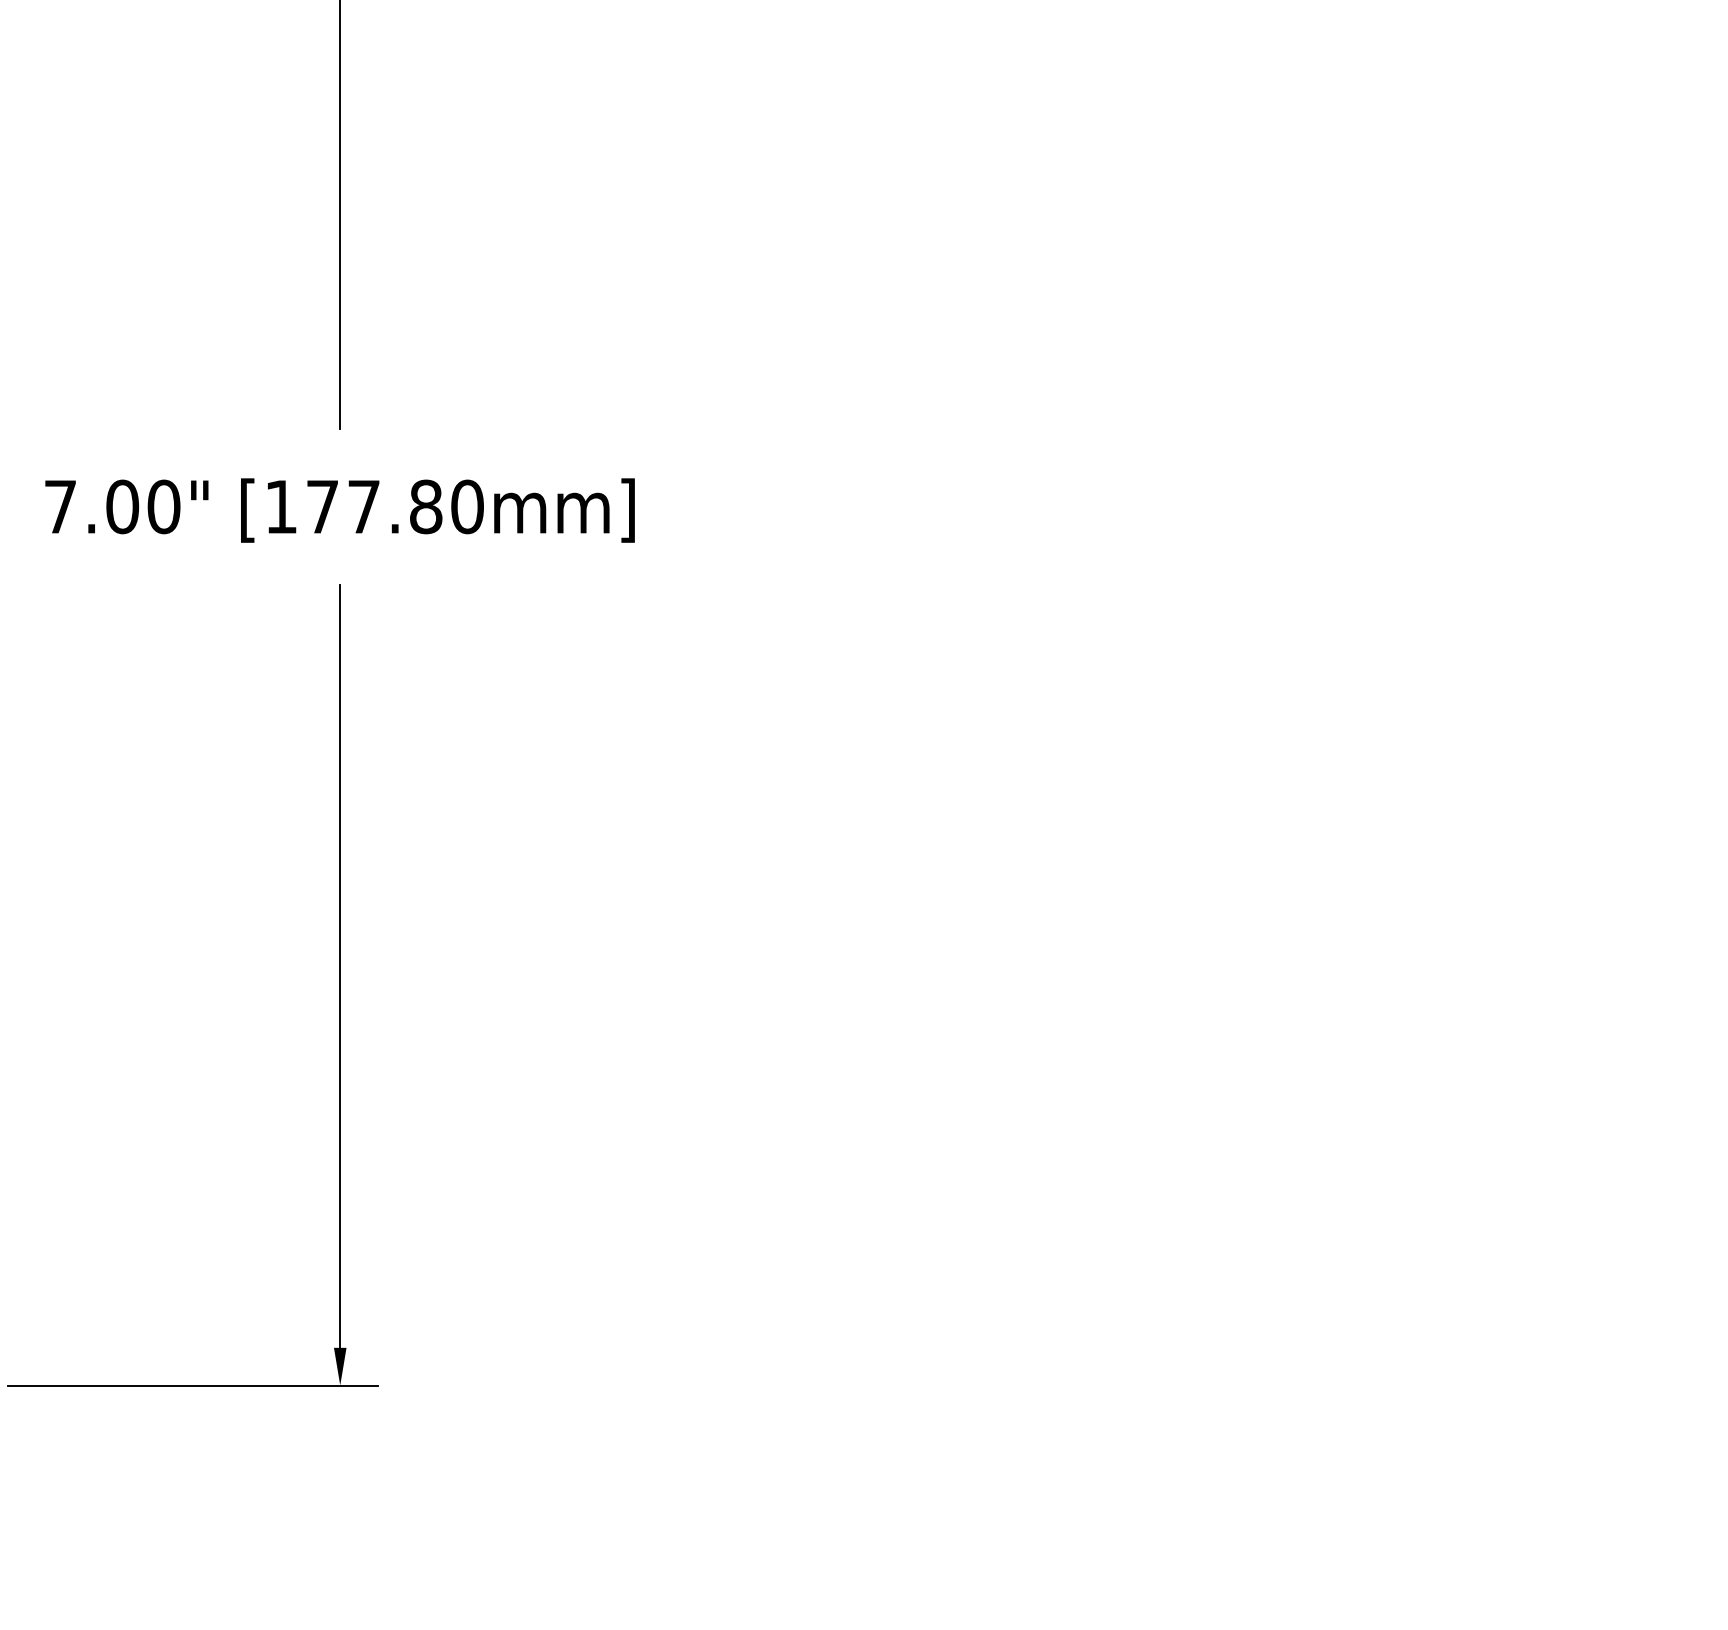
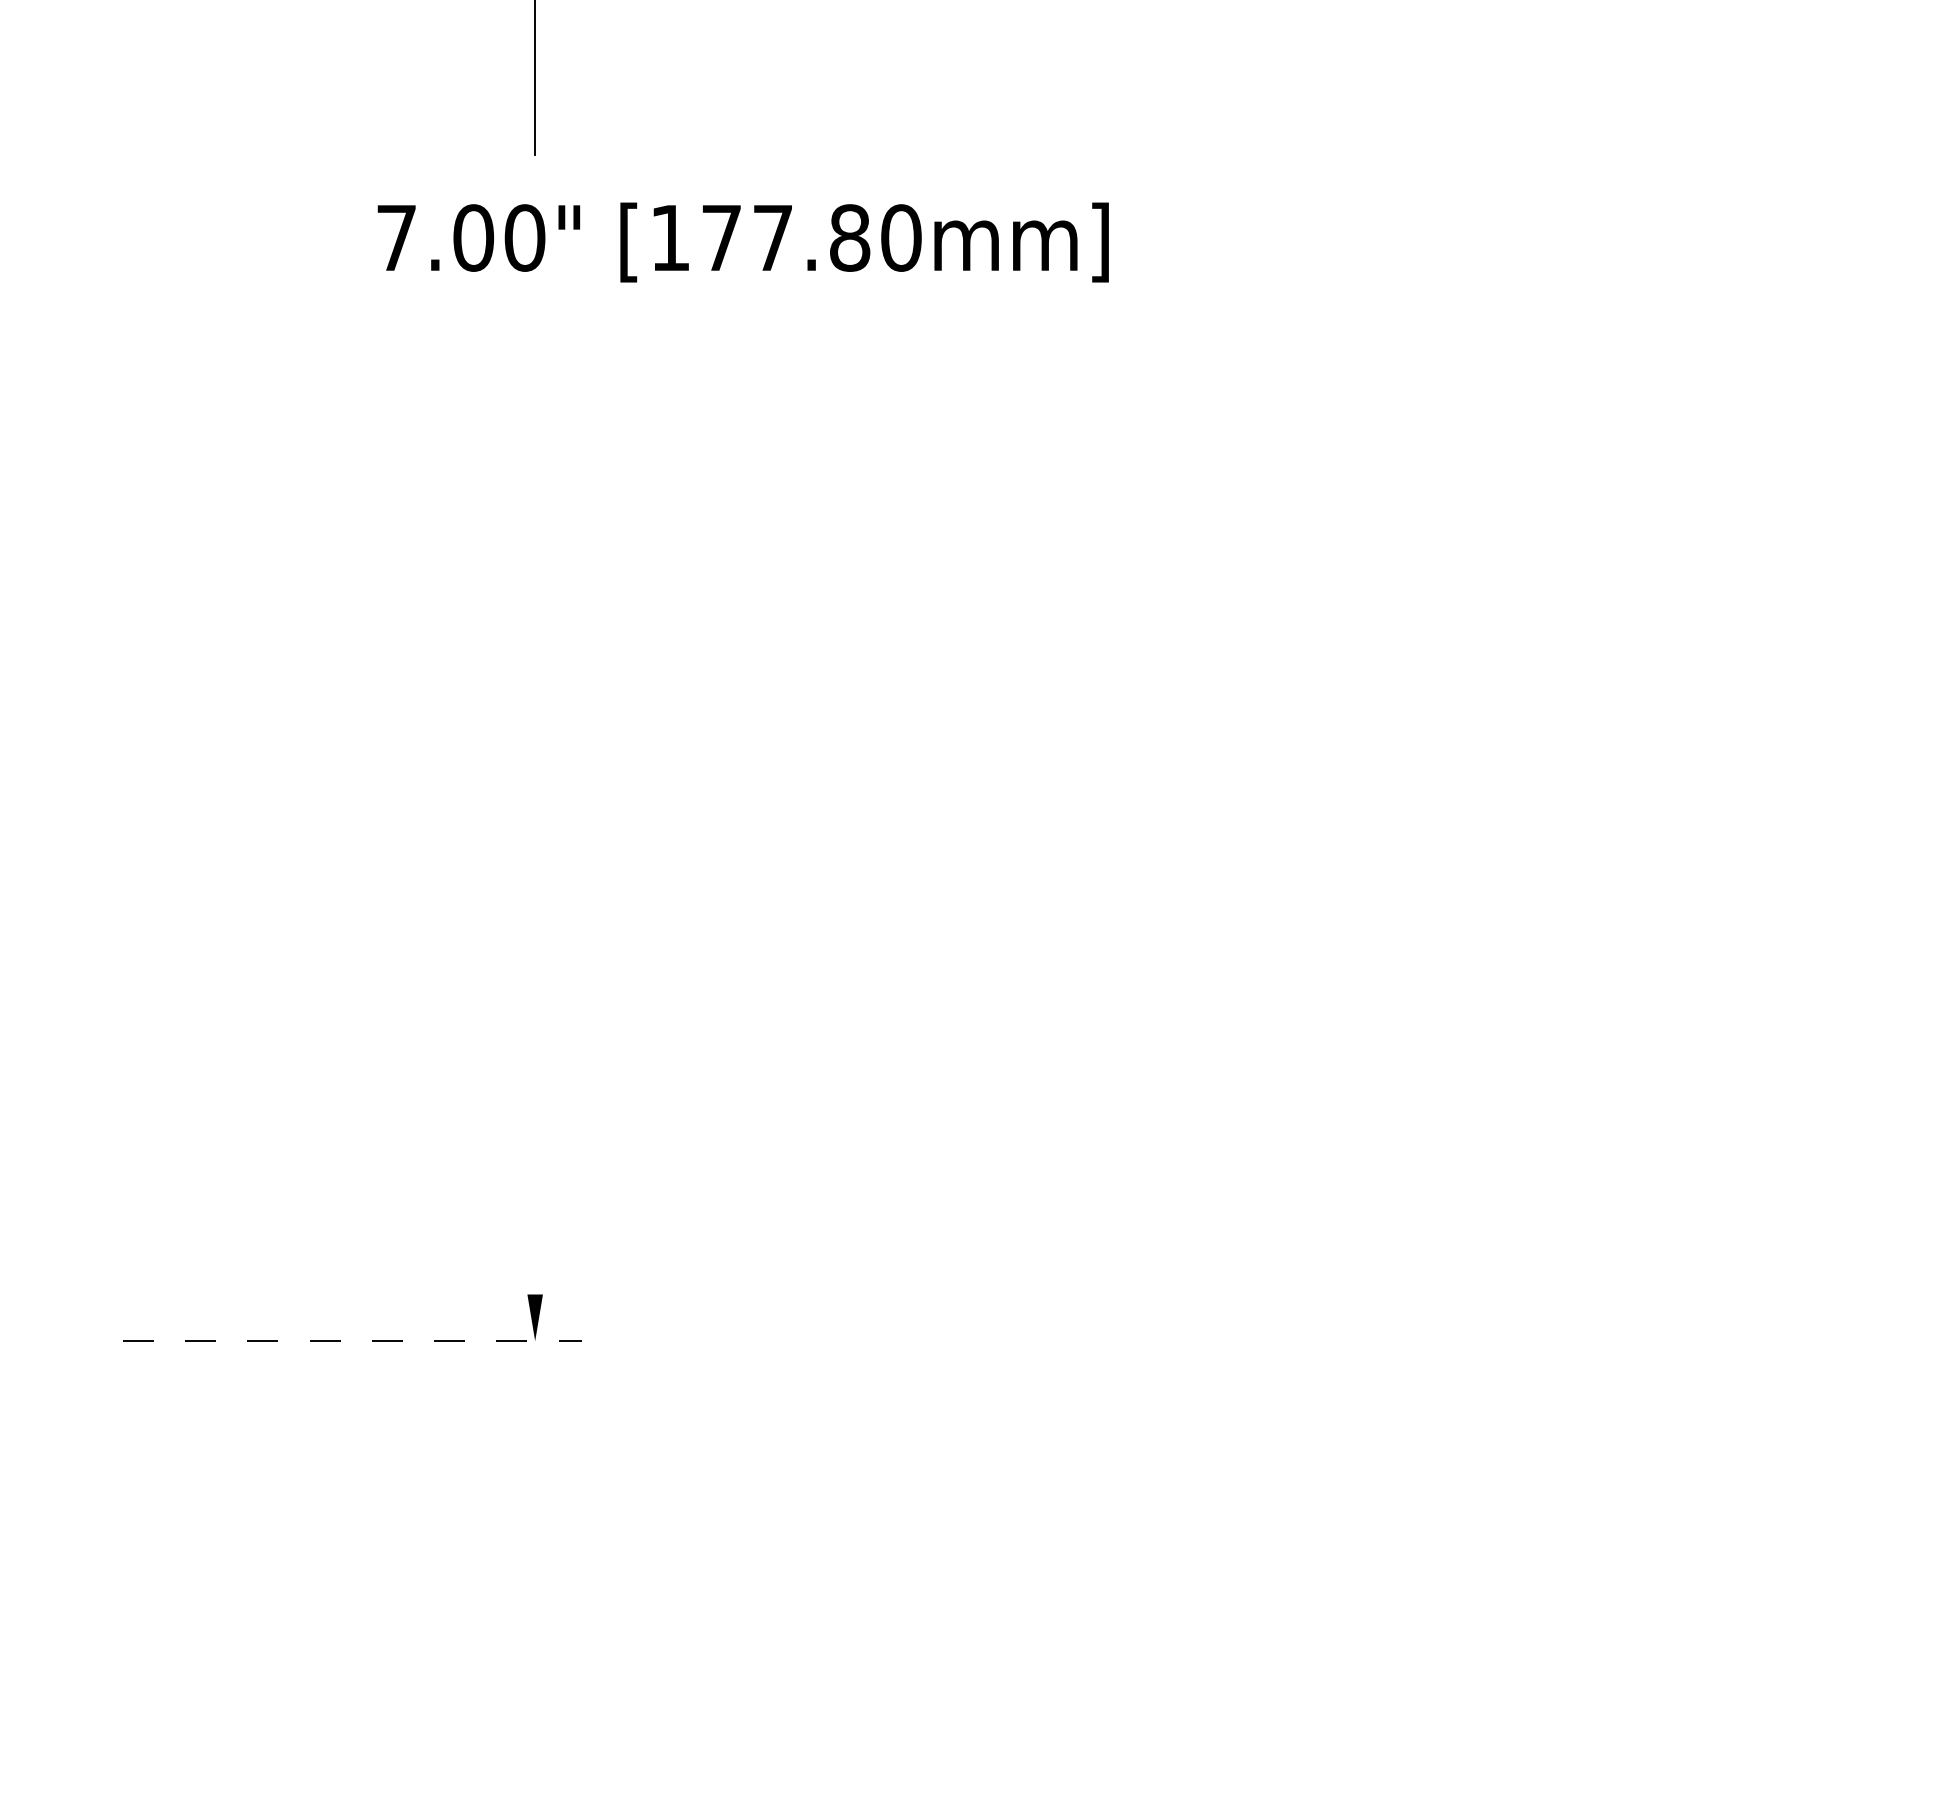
text: (339, 510) -> (742, 242), moved
line: (340, 965) -> (535, 820), removed
line: (193, 1385) -> (353, 1341), solid -> dashed

